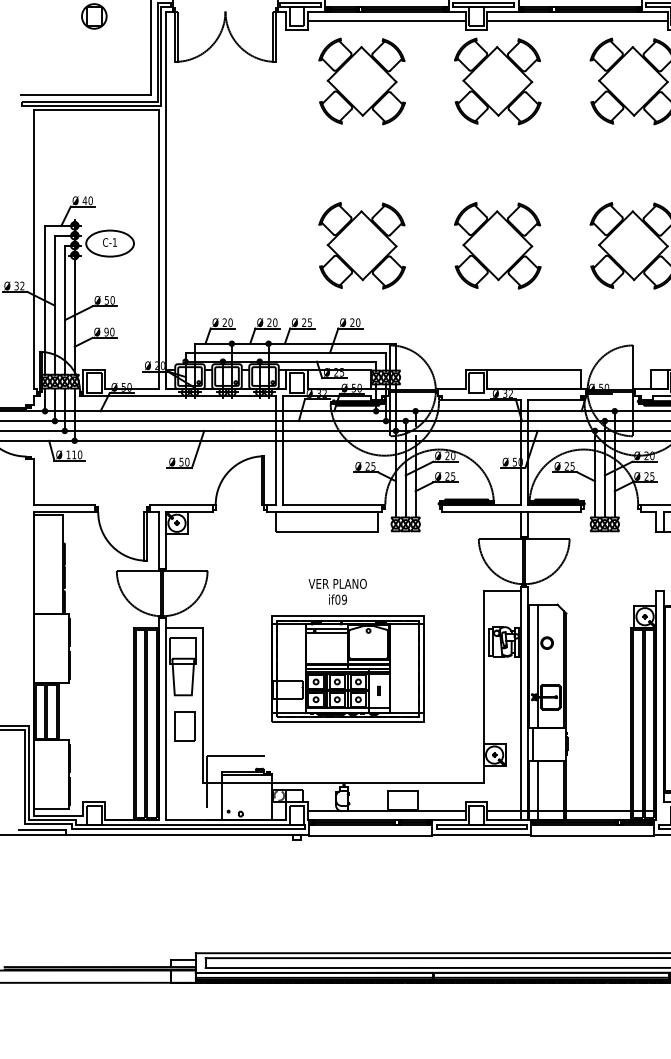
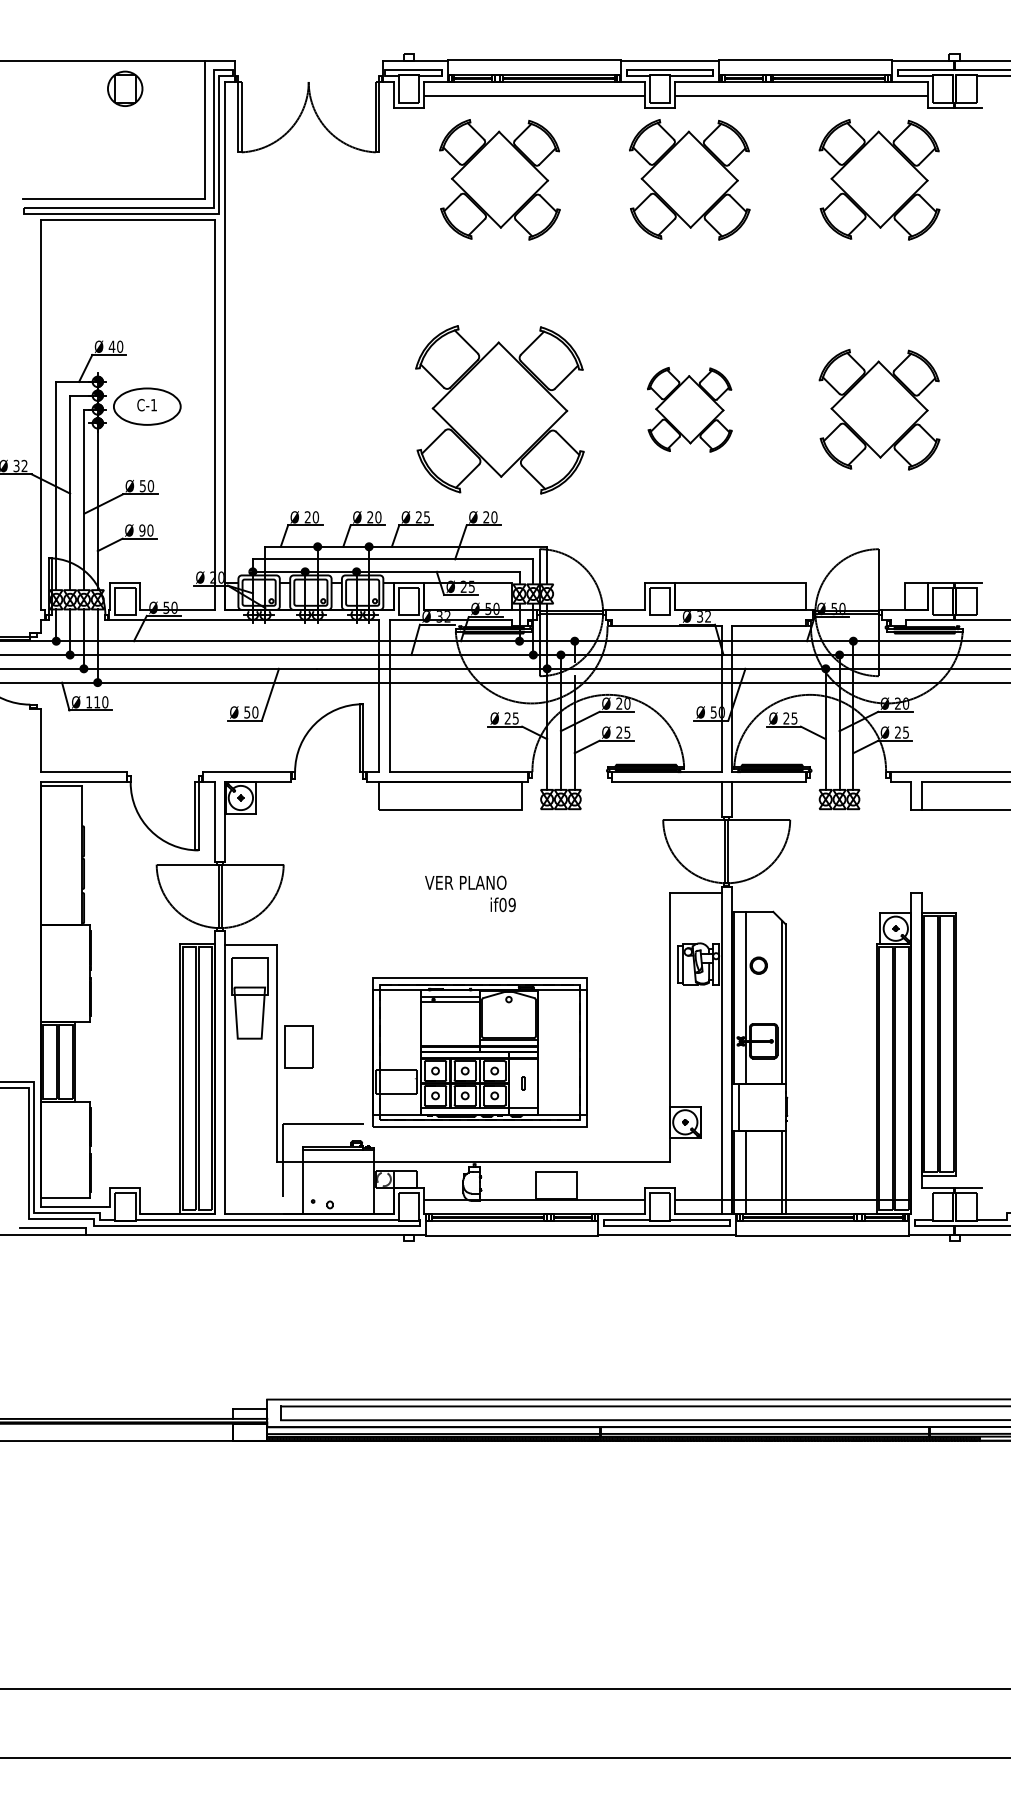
part: (361, 245) -> (499, 409), size x1.4
part: (497, 245) -> (689, 409), size x0.7
text: (337, 599) -> (502, 904), moved
part: (347, 668) -> (479, 1052), moved
part: (184, 725) -> (298, 1046), moved

